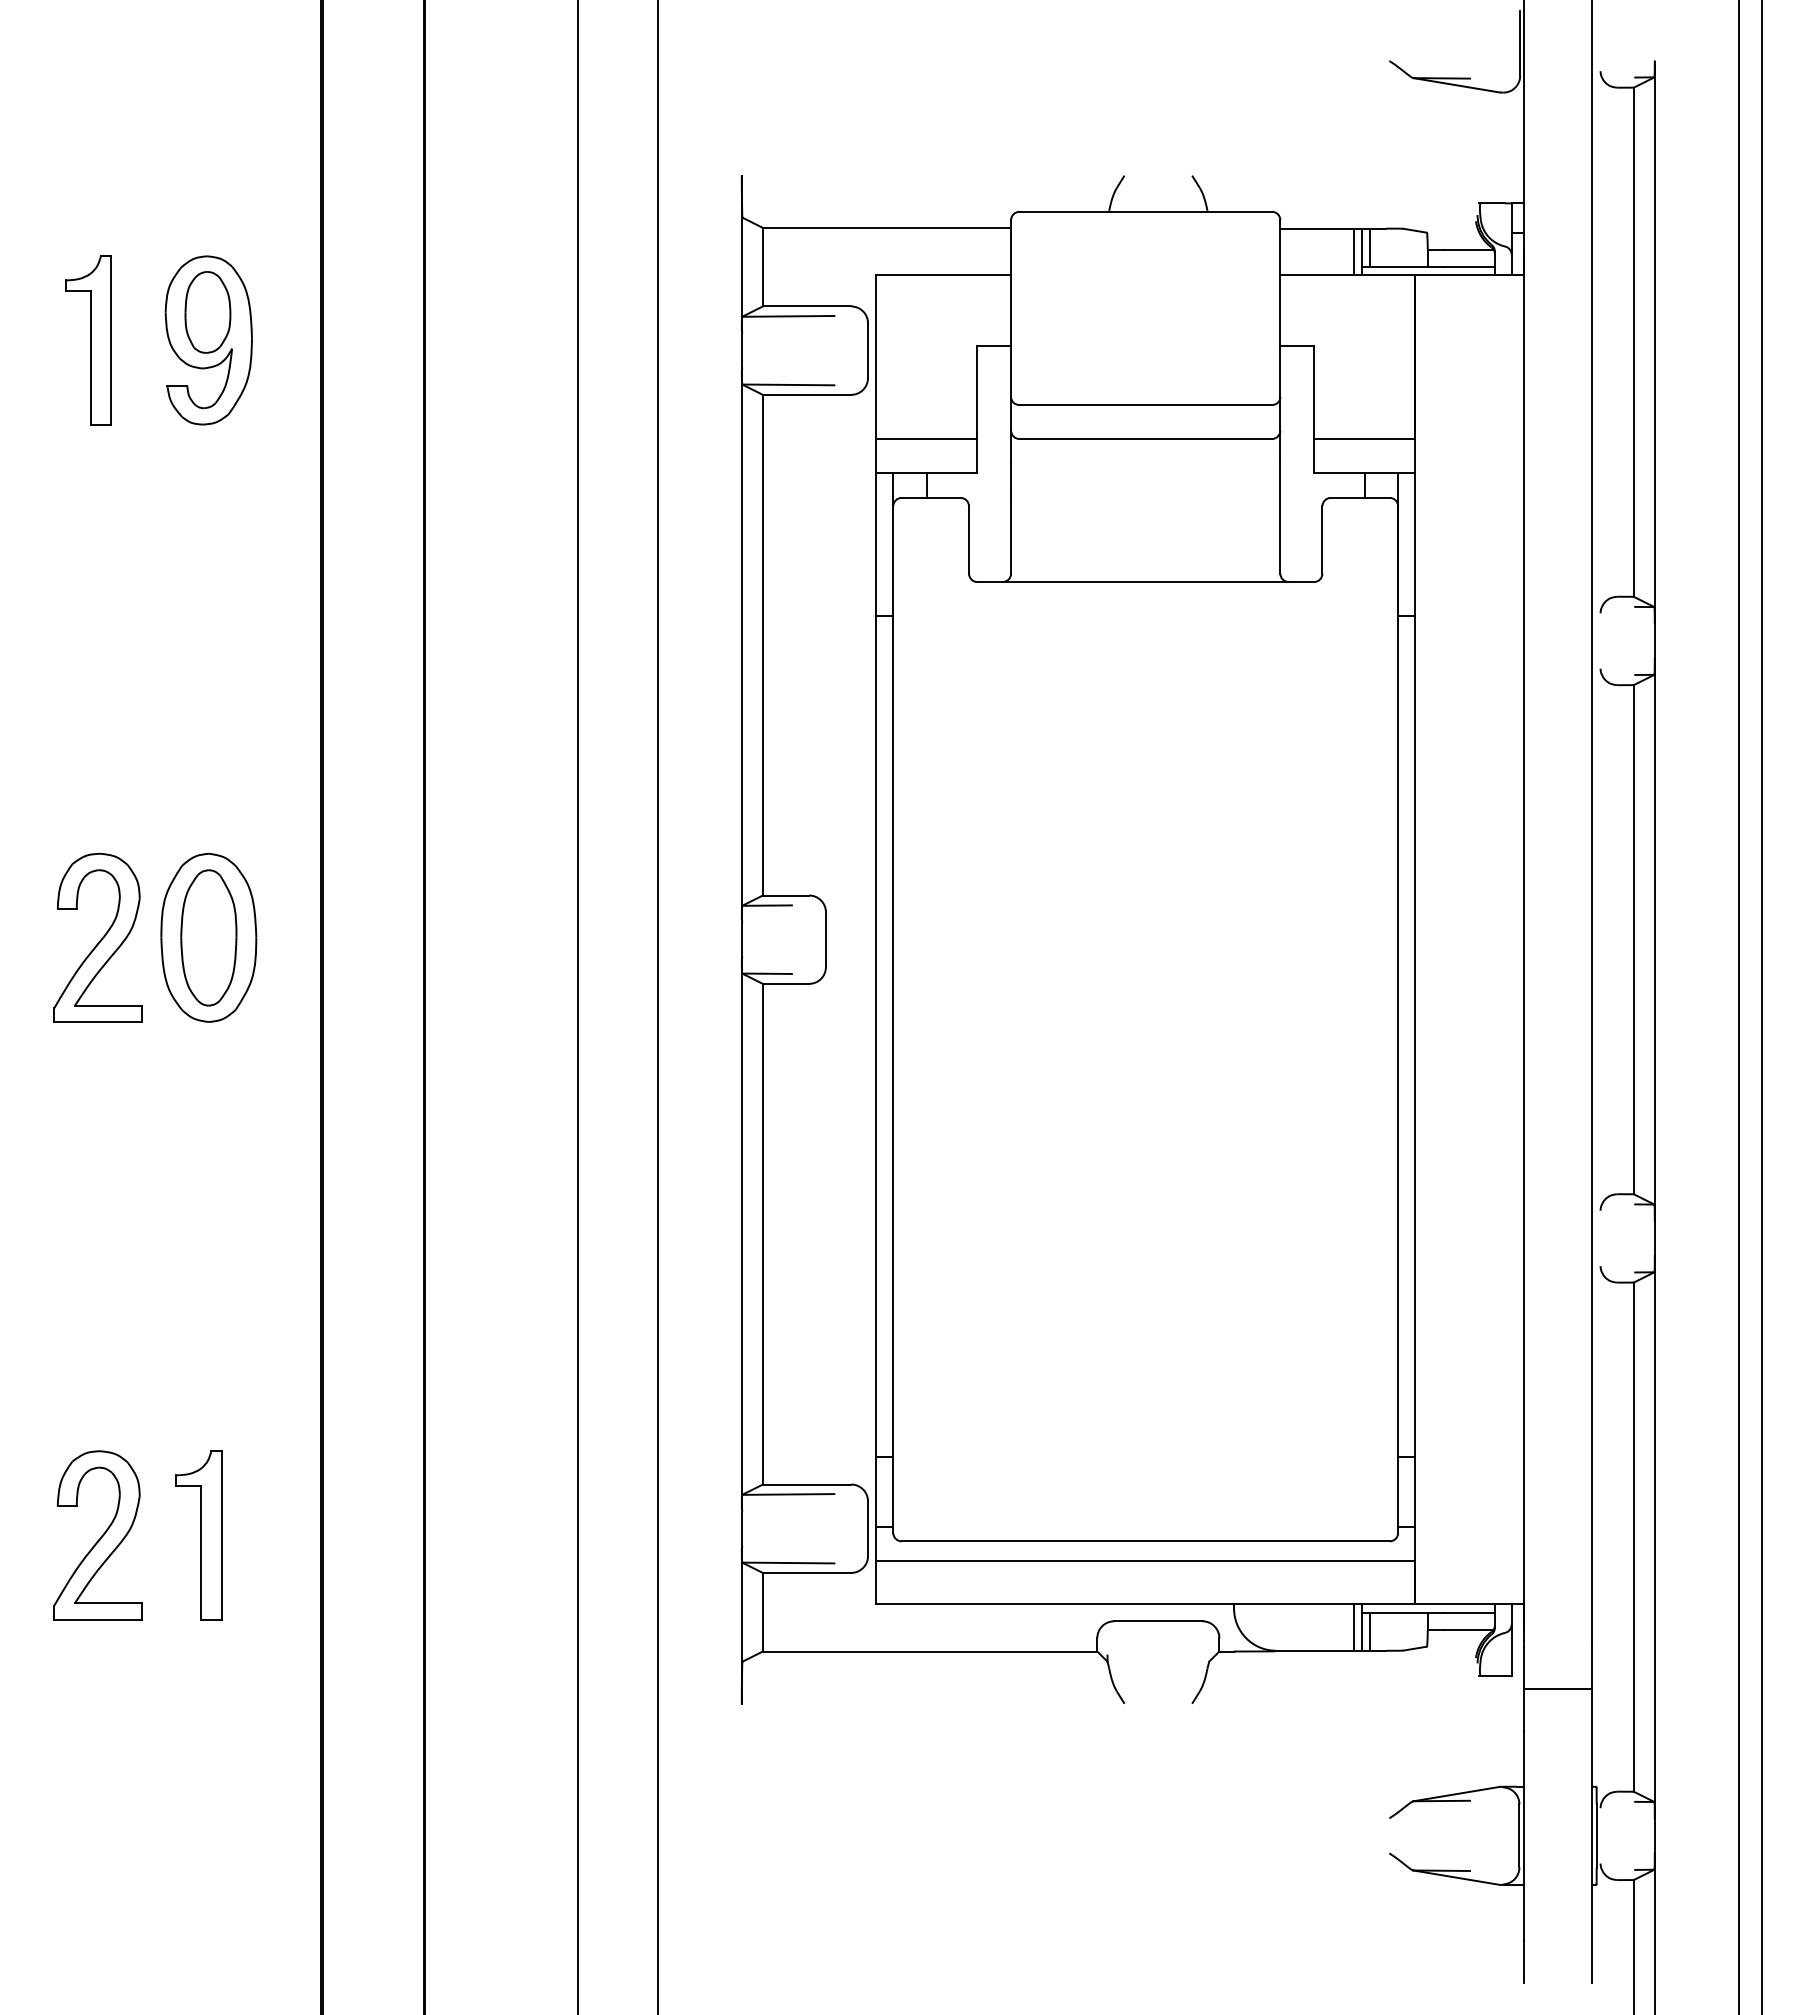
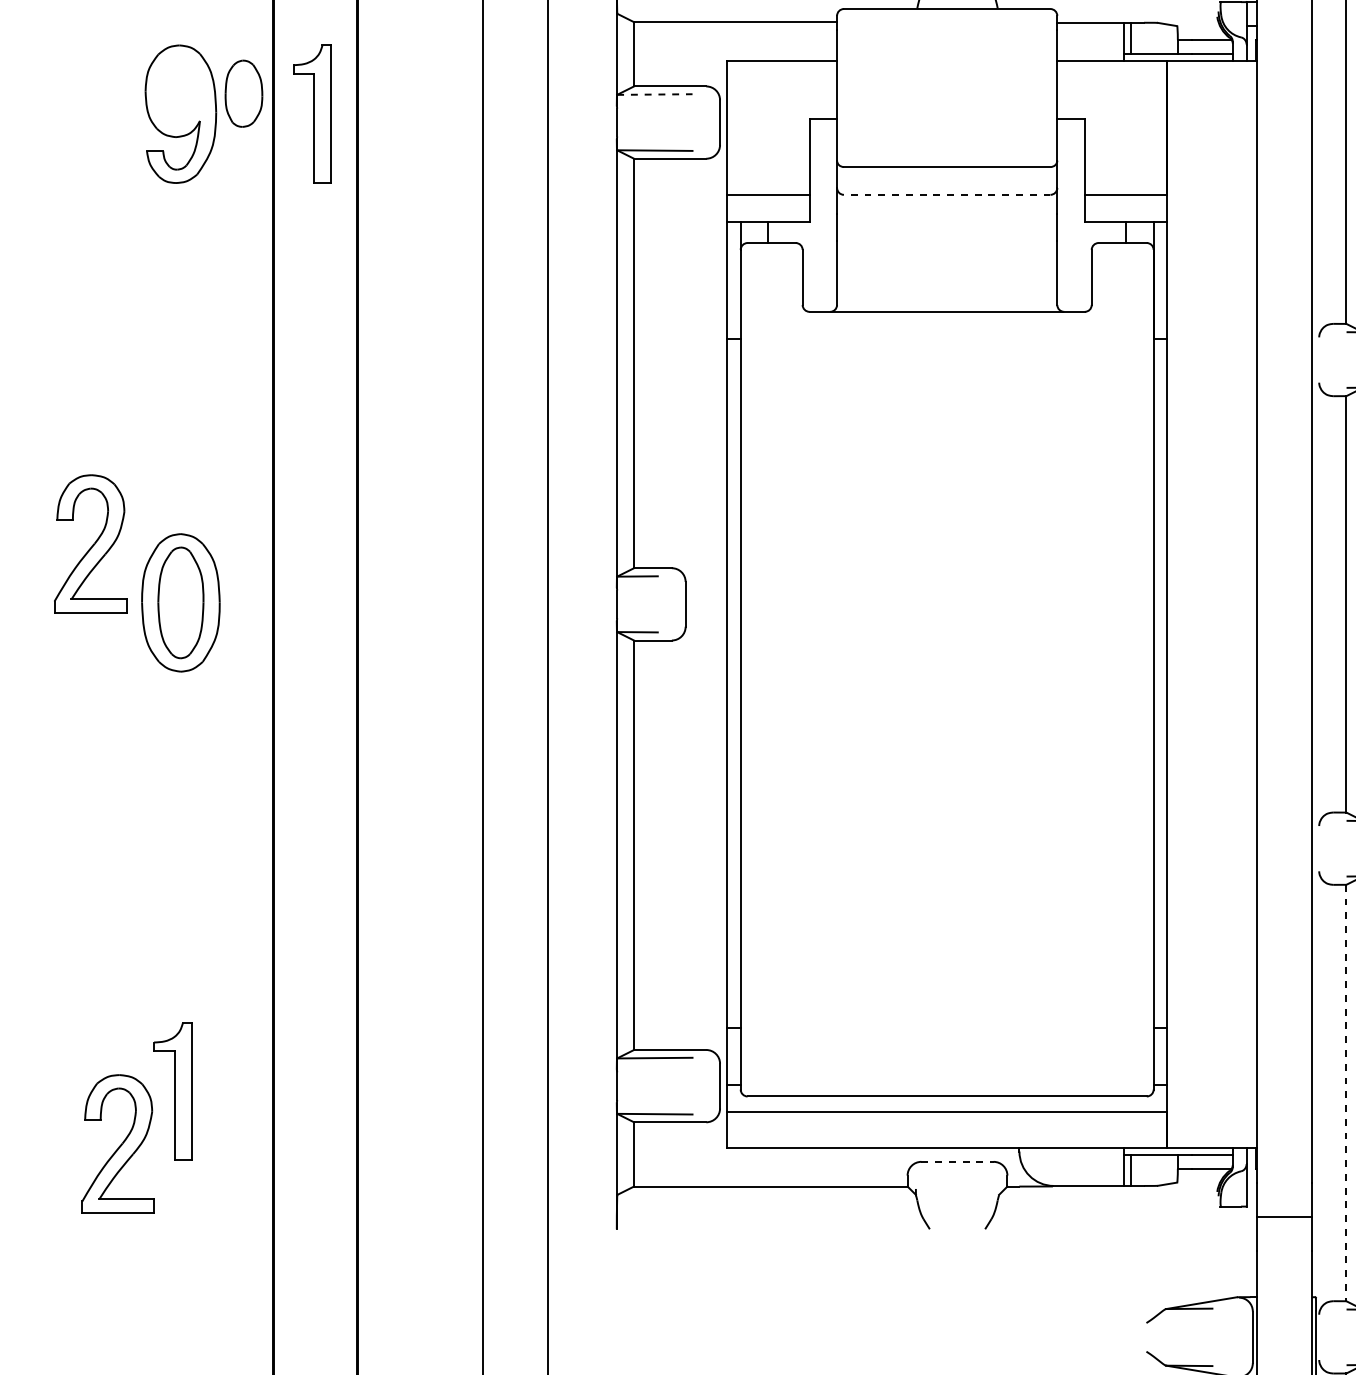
line: (1353, 251) -> (1117, 41), removed
part: (207, 312) -> (243, 93), moved
line: (788, 316) -> (655, 94), solid -> dashed
part: (88, 340) -> (312, 114), moved
line: (1145, 439) -> (947, 195), solid -> dashed
part: (97, 937) -> (89, 543), moved
part: (97, 1535) -> (117, 1144), moved
line: (1633, 1537) -> (1346, 1093), solid -> dashed
line: (1158, 1621) -> (957, 1162), solid -> dashed
line: (1353, 1627) -> (1117, 1166), removed

